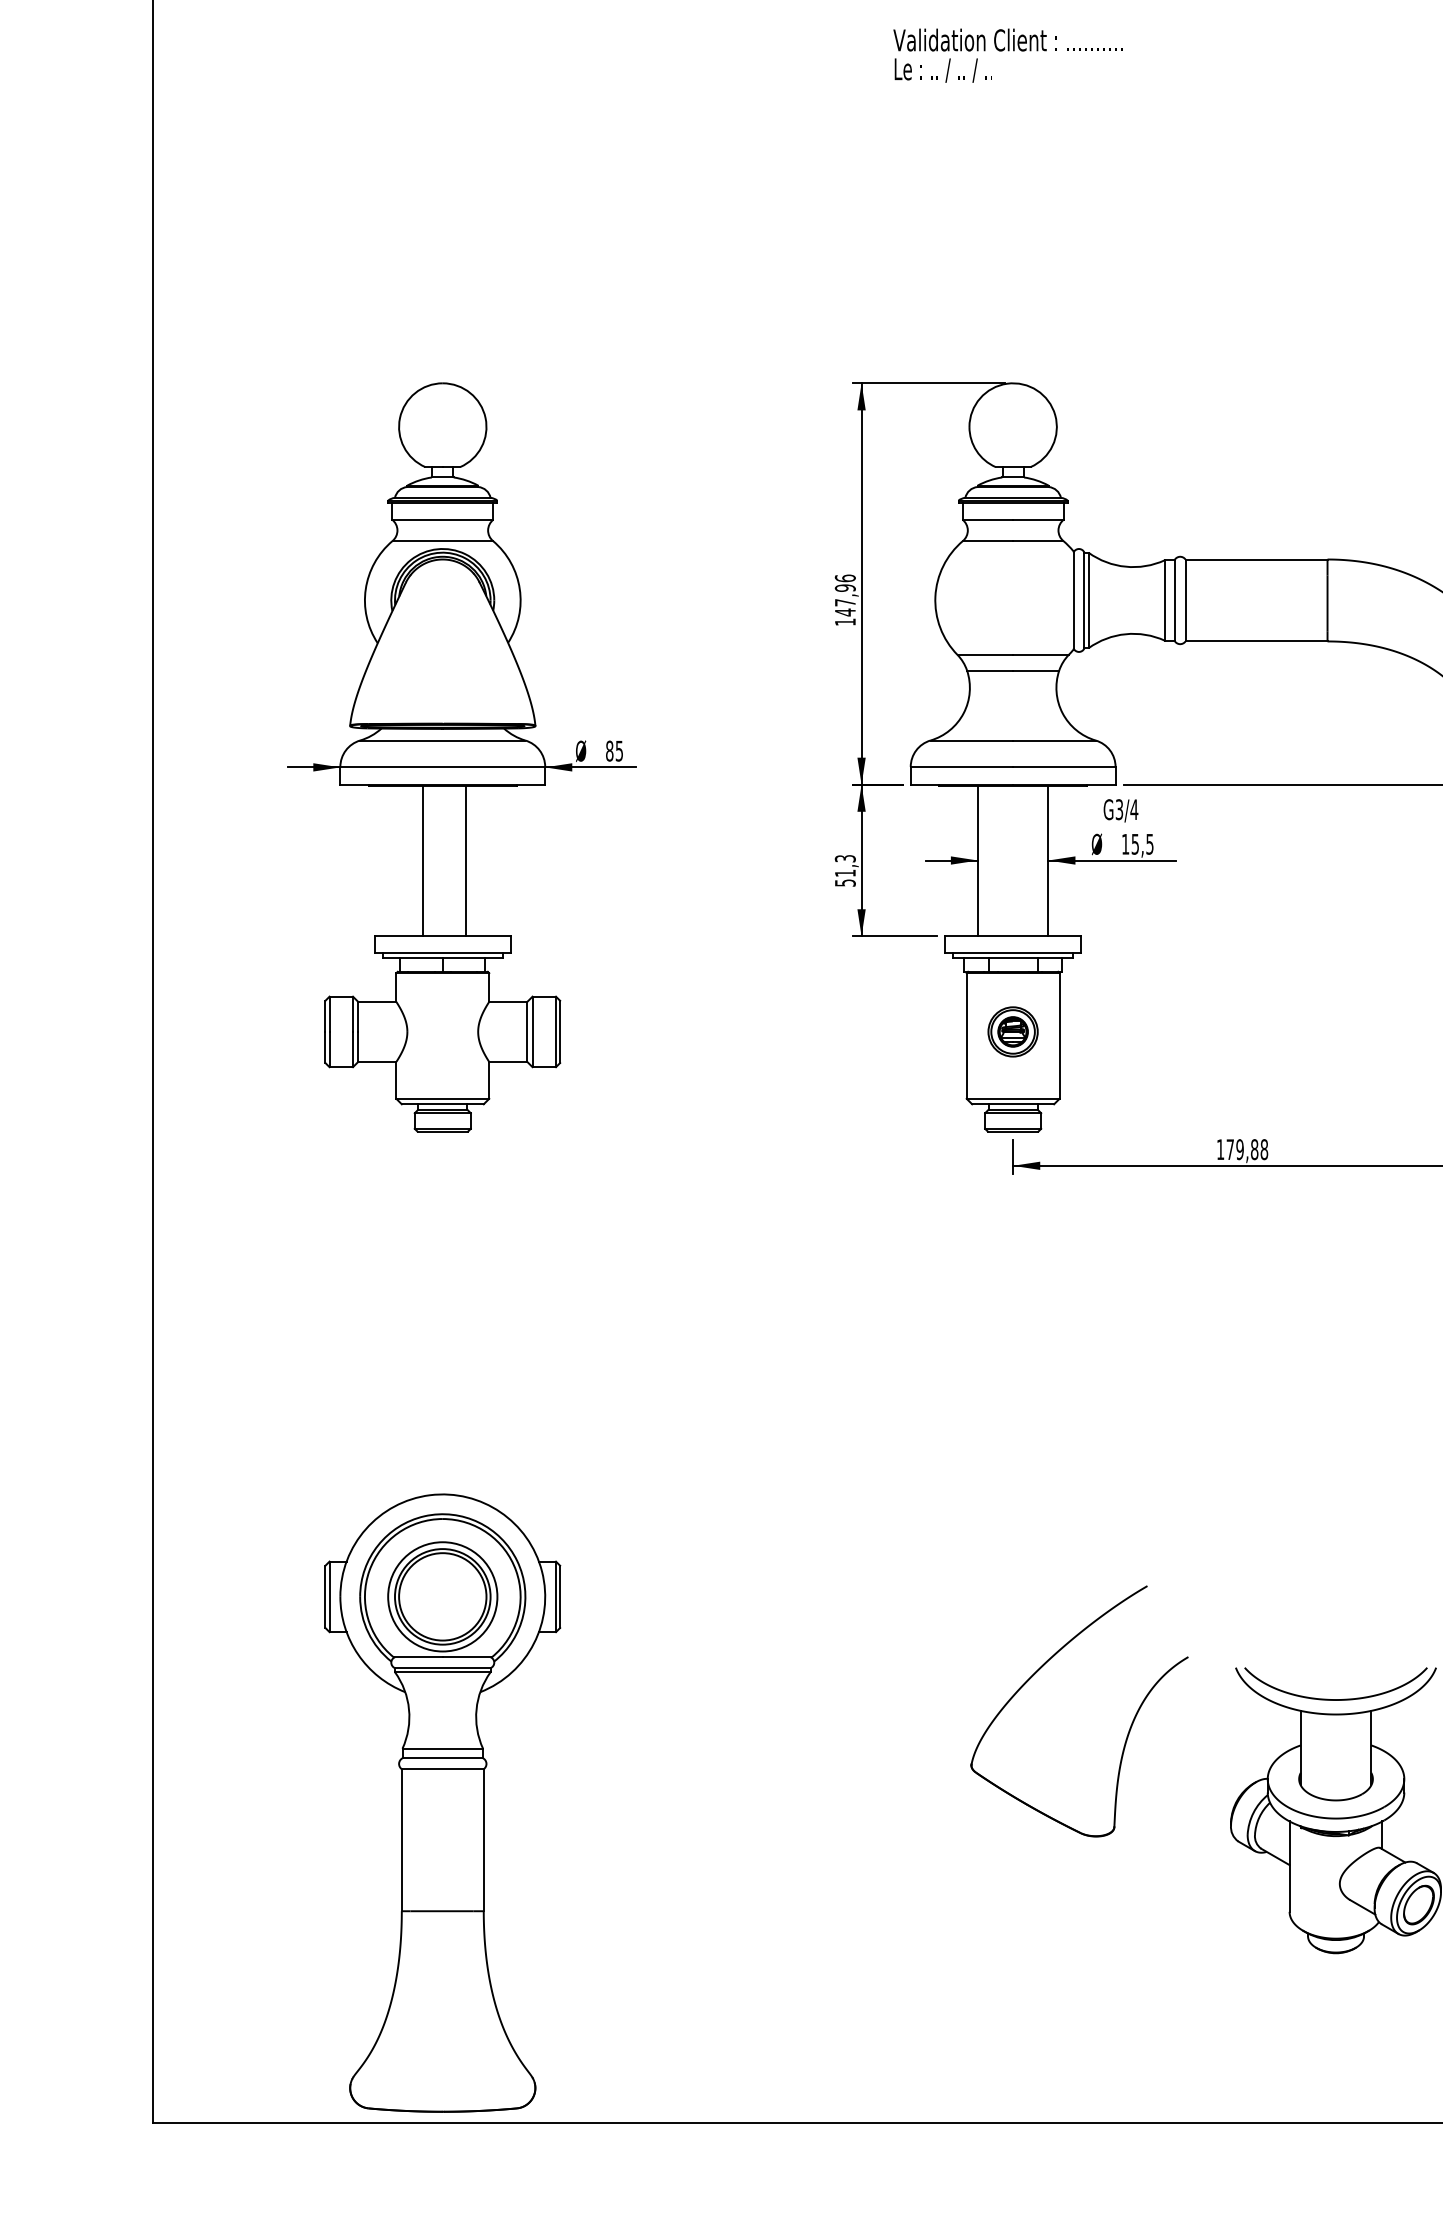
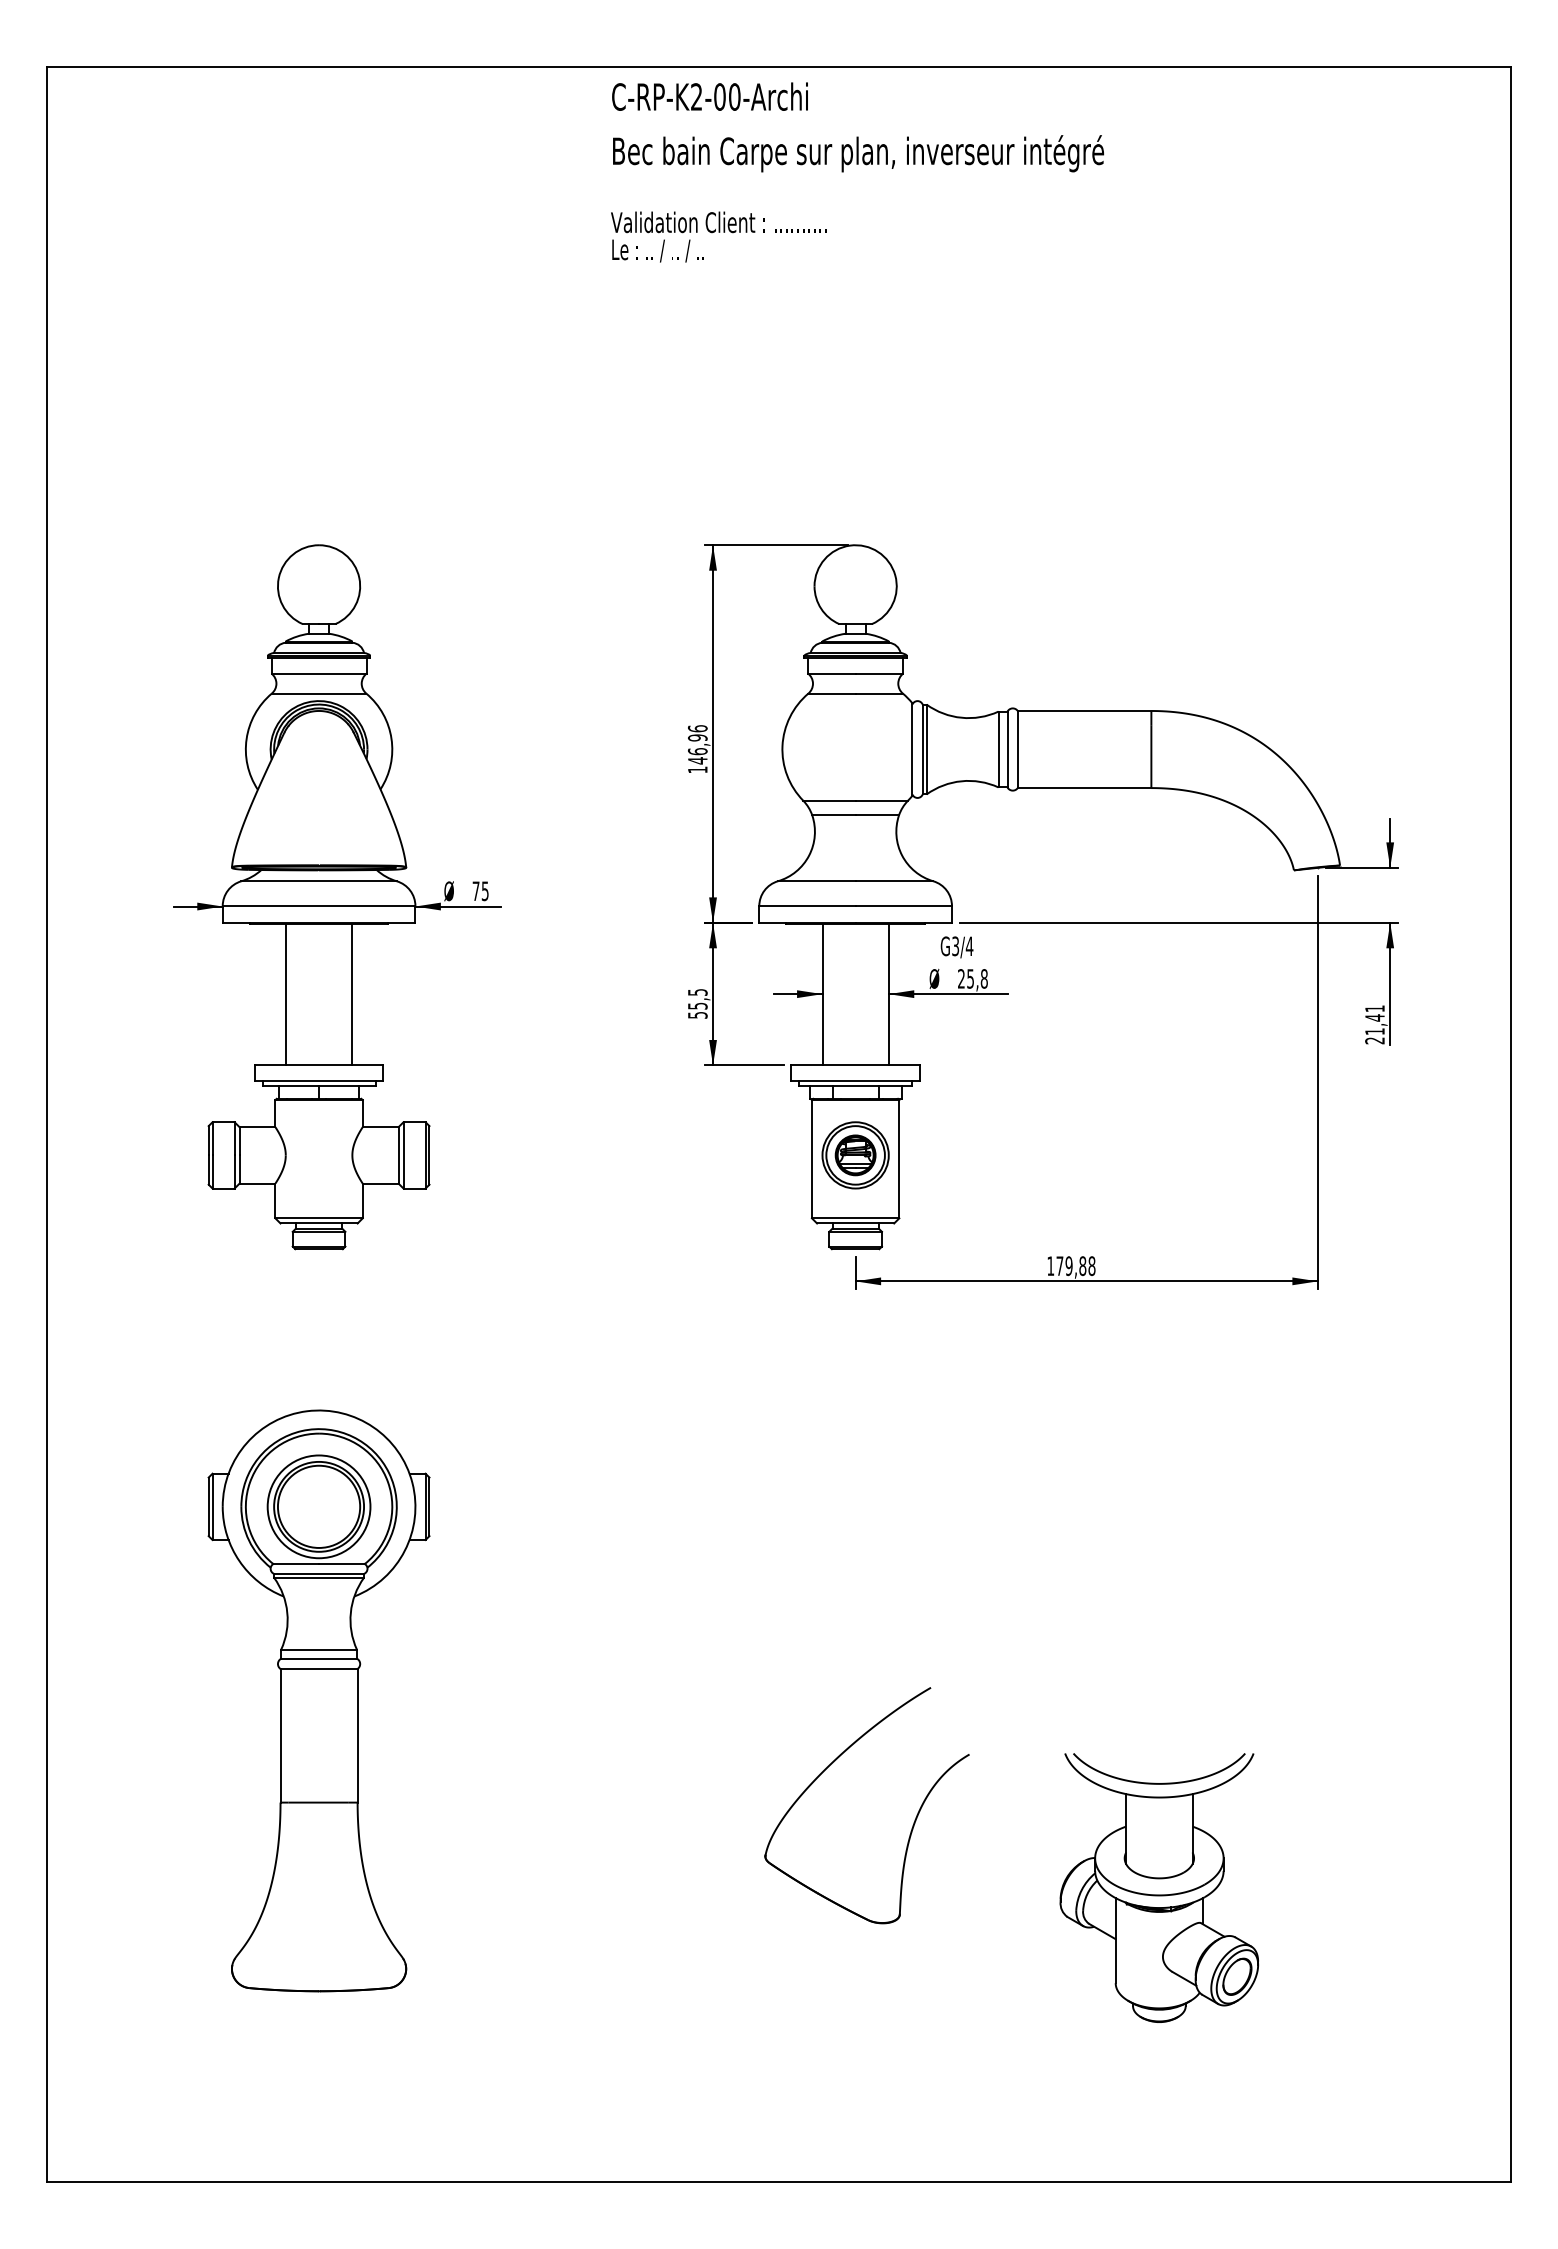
text: (1007, 55) -> (718, 236), moved
text: (845, 602) -> (697, 751), 147,96 -> 146,96
text: (609, 751) -> (475, 891), 85 -> 75
text: (1137, 843) -> (972, 978), 15,5 -> 25,8
line: (423, 860) -> (352, 994), moved
line: (465, 860) -> (285, 994), moved
text: (845, 866) -> (697, 999), 51,3 -> 55,5
part: (1013, 1032) -> (855, 1155), size x1.43
part: (1128, 1729) -> (913, 1822), moved
part: (442, 1802) -> (318, 1700), moved

